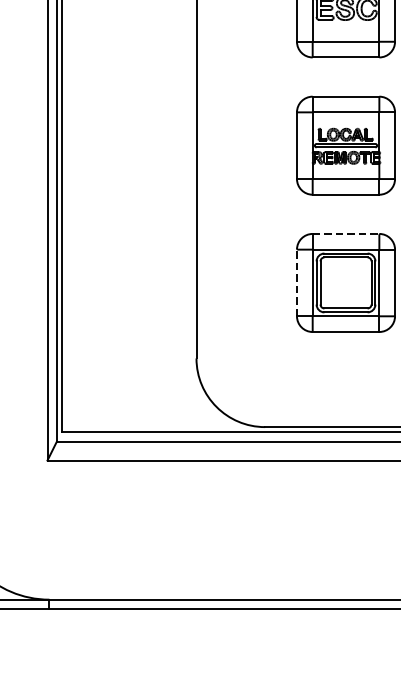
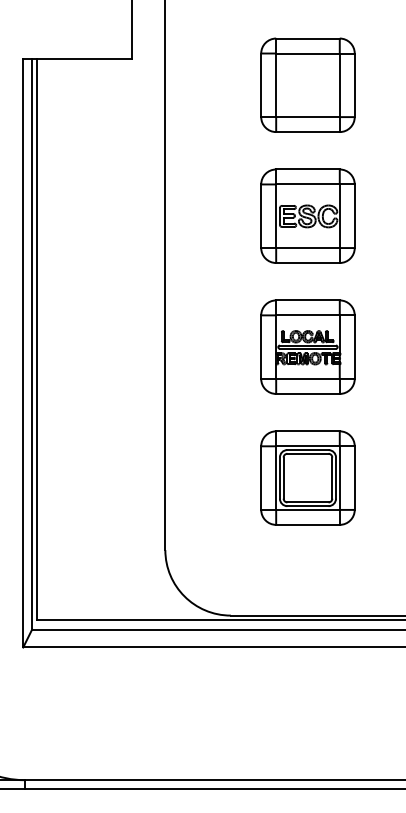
line: (345, 234) -> (307, 431), dashed -> solid
line: (297, 283) -> (261, 478), dashed -> solid

